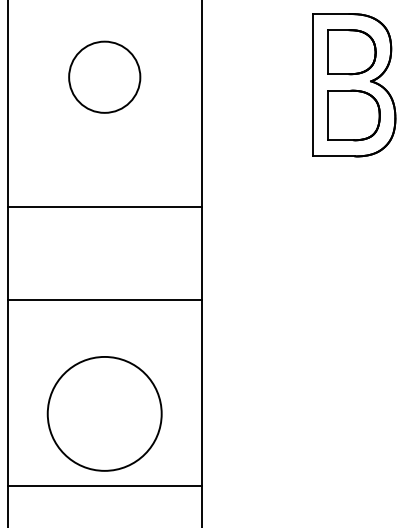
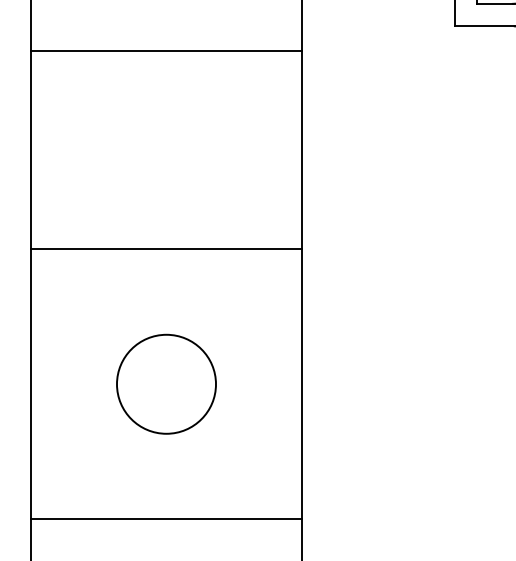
line: (104, 207) -> (166, 51), moved
line: (104, 299) -> (166, 248), moved
circle: (104, 413) -> (166, 383), size x0.62
line: (104, 486) -> (166, 519), moved

